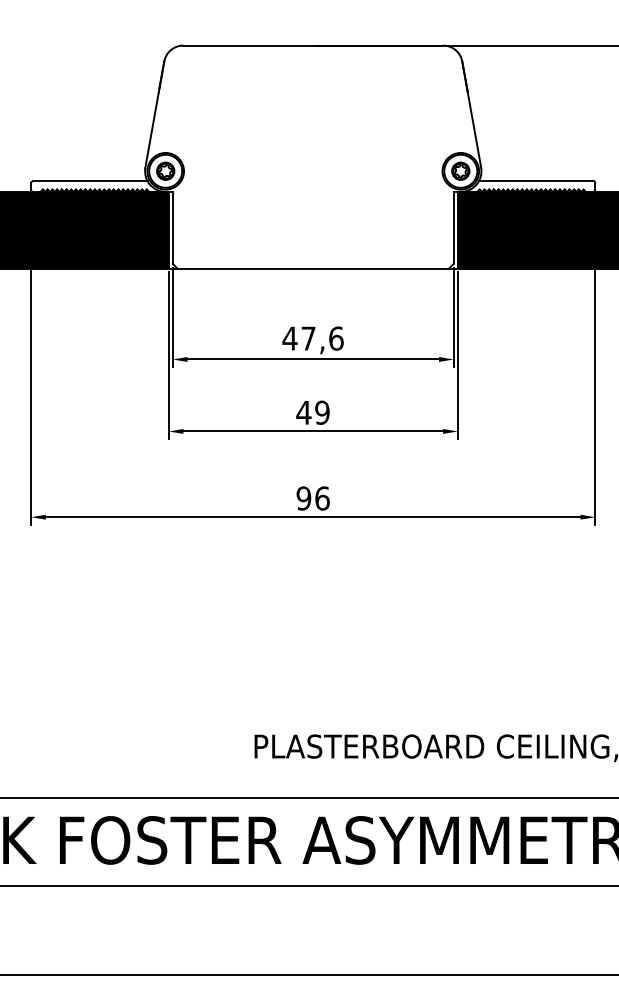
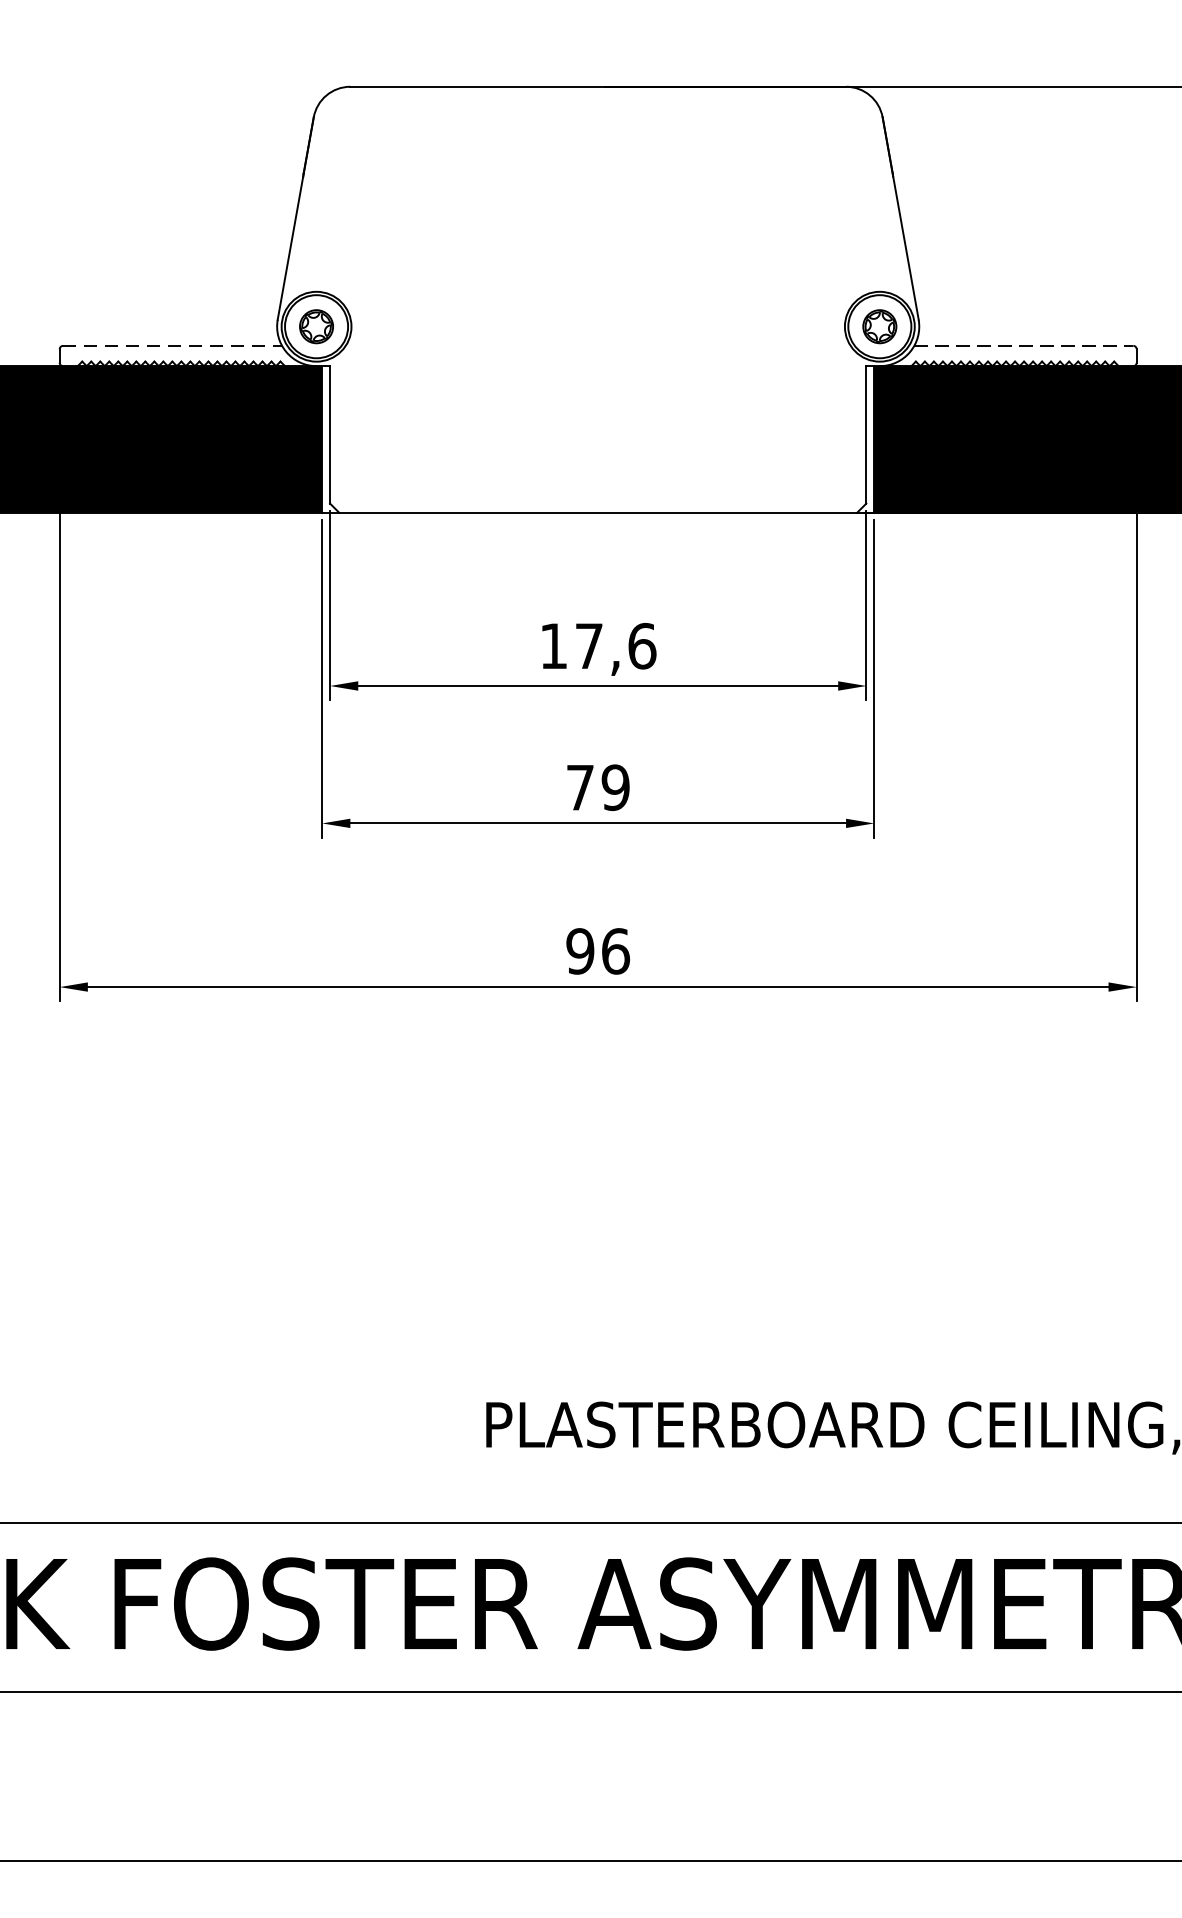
line: (90, 181) -> (172, 346), solid -> dashed
line: (536, 181) -> (1024, 346), solid -> dashed
text: (289, 338) -> (552, 645), 47,6 -> 17,6
text: (303, 412) -> (579, 787), 49 -> 79

